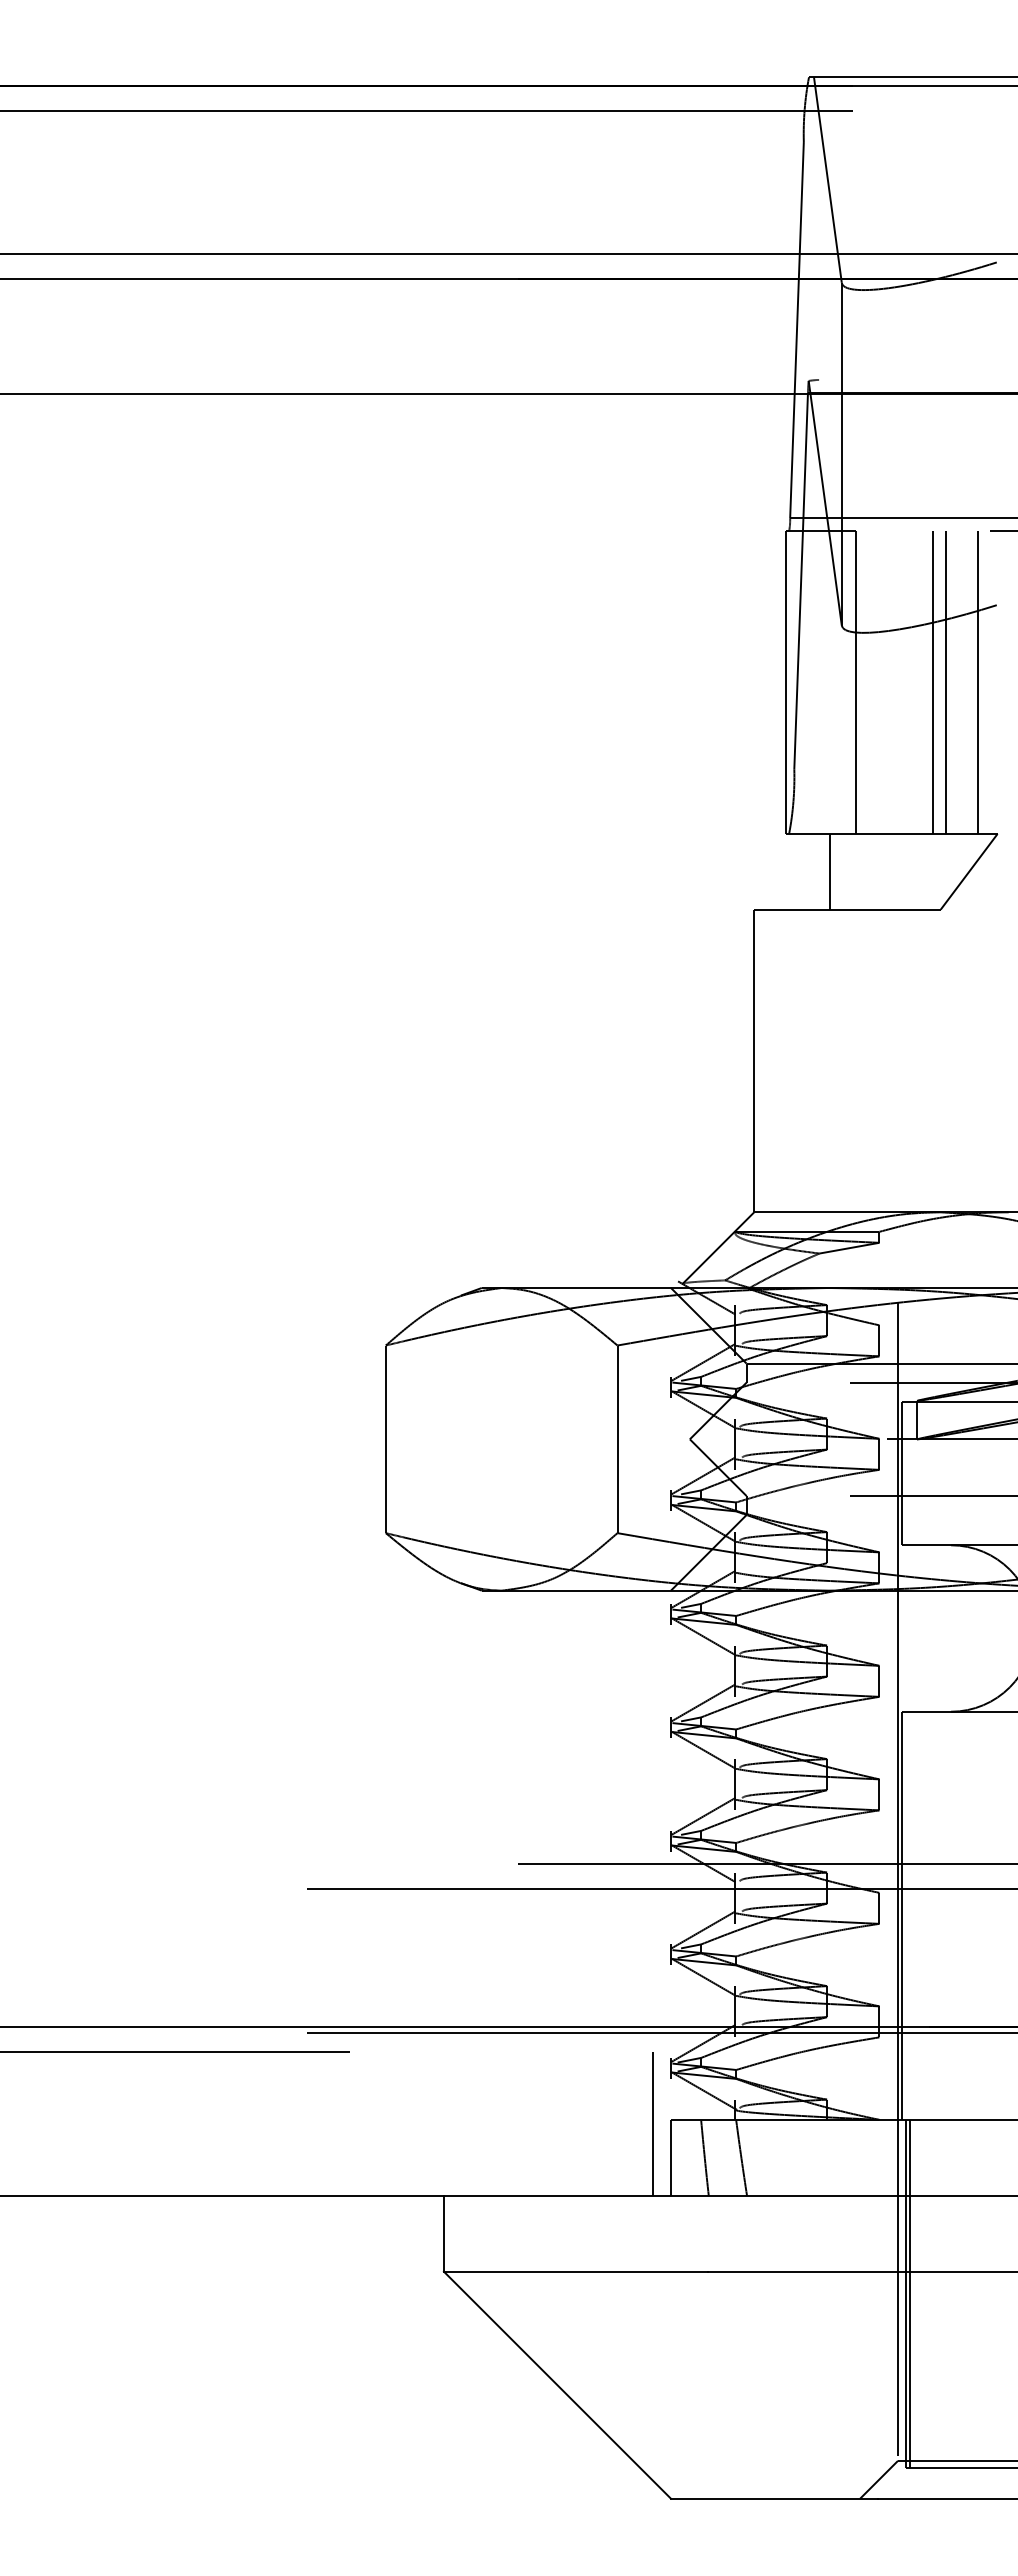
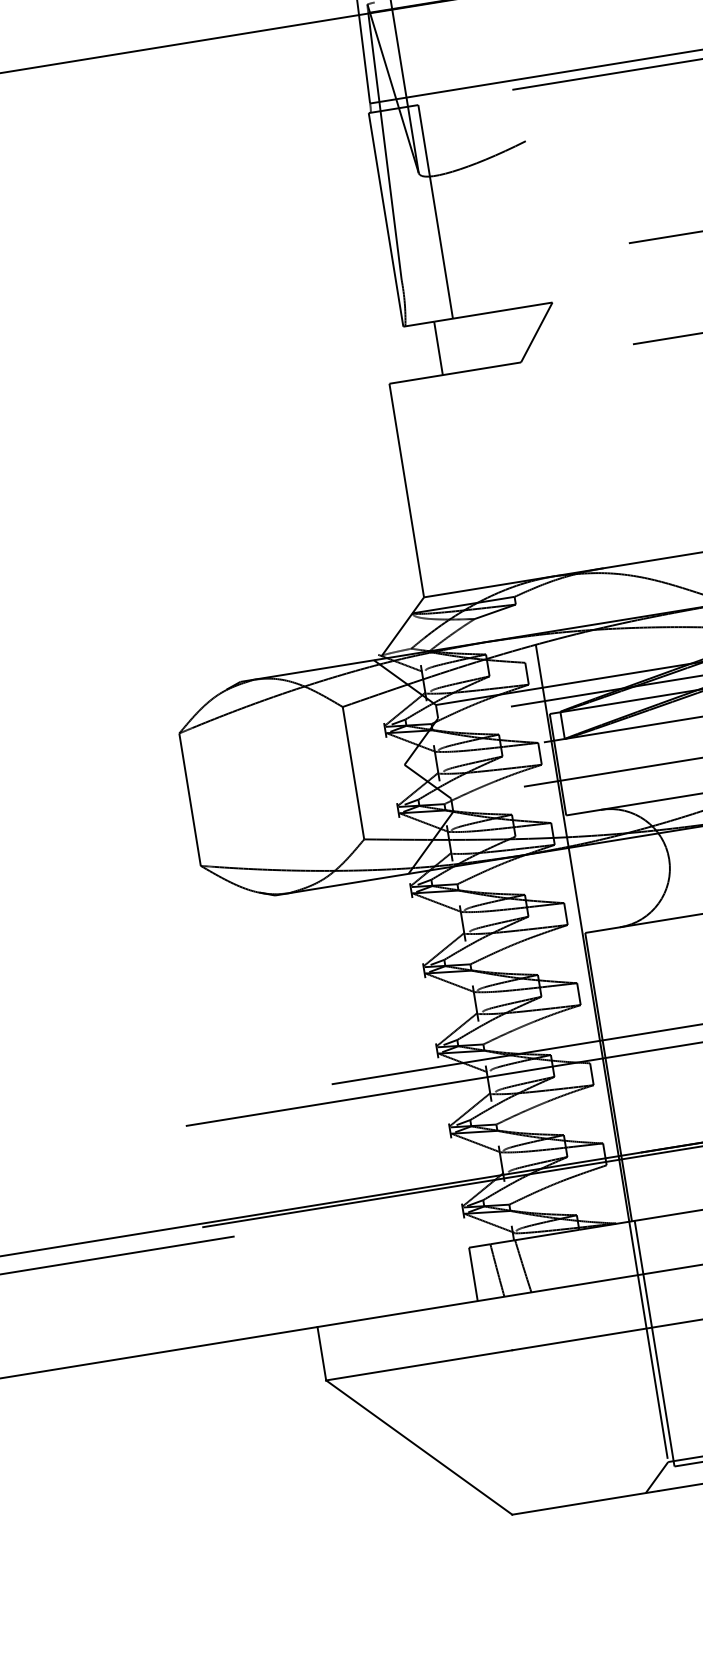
line: (933, 682) -> (489, 202), removed
line: (946, 682) -> (499, 201), removed
line: (978, 682) -> (521, 197), removed
line: (652, 2124) -> (456, 1252), removed
line: (909, 2294) -> (657, 1343), removed

